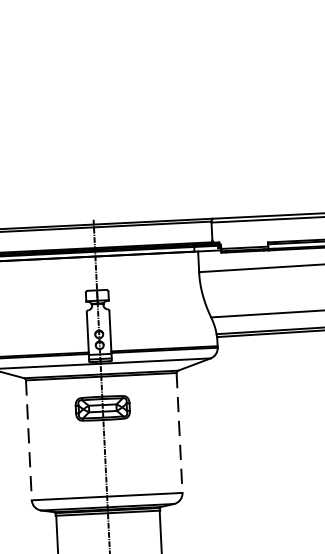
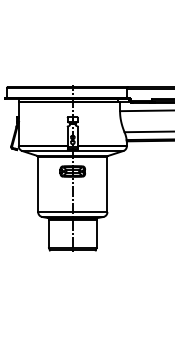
line: (179, 432) -> (107, 184), dashed -> solid
line: (29, 440) -> (38, 184), dashed -> solid

